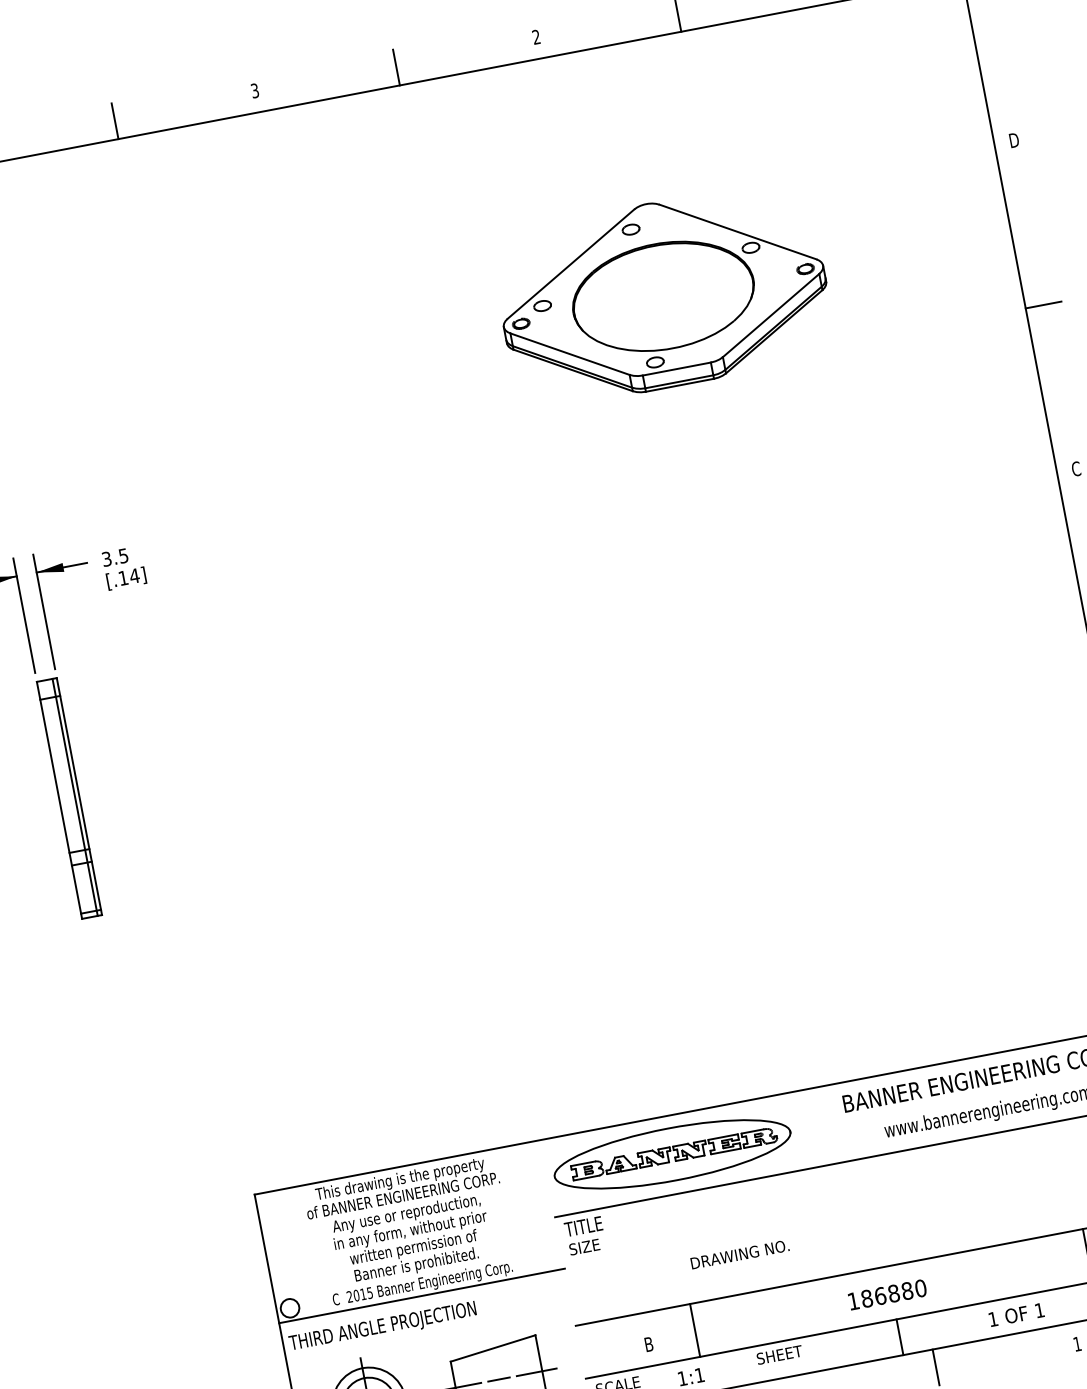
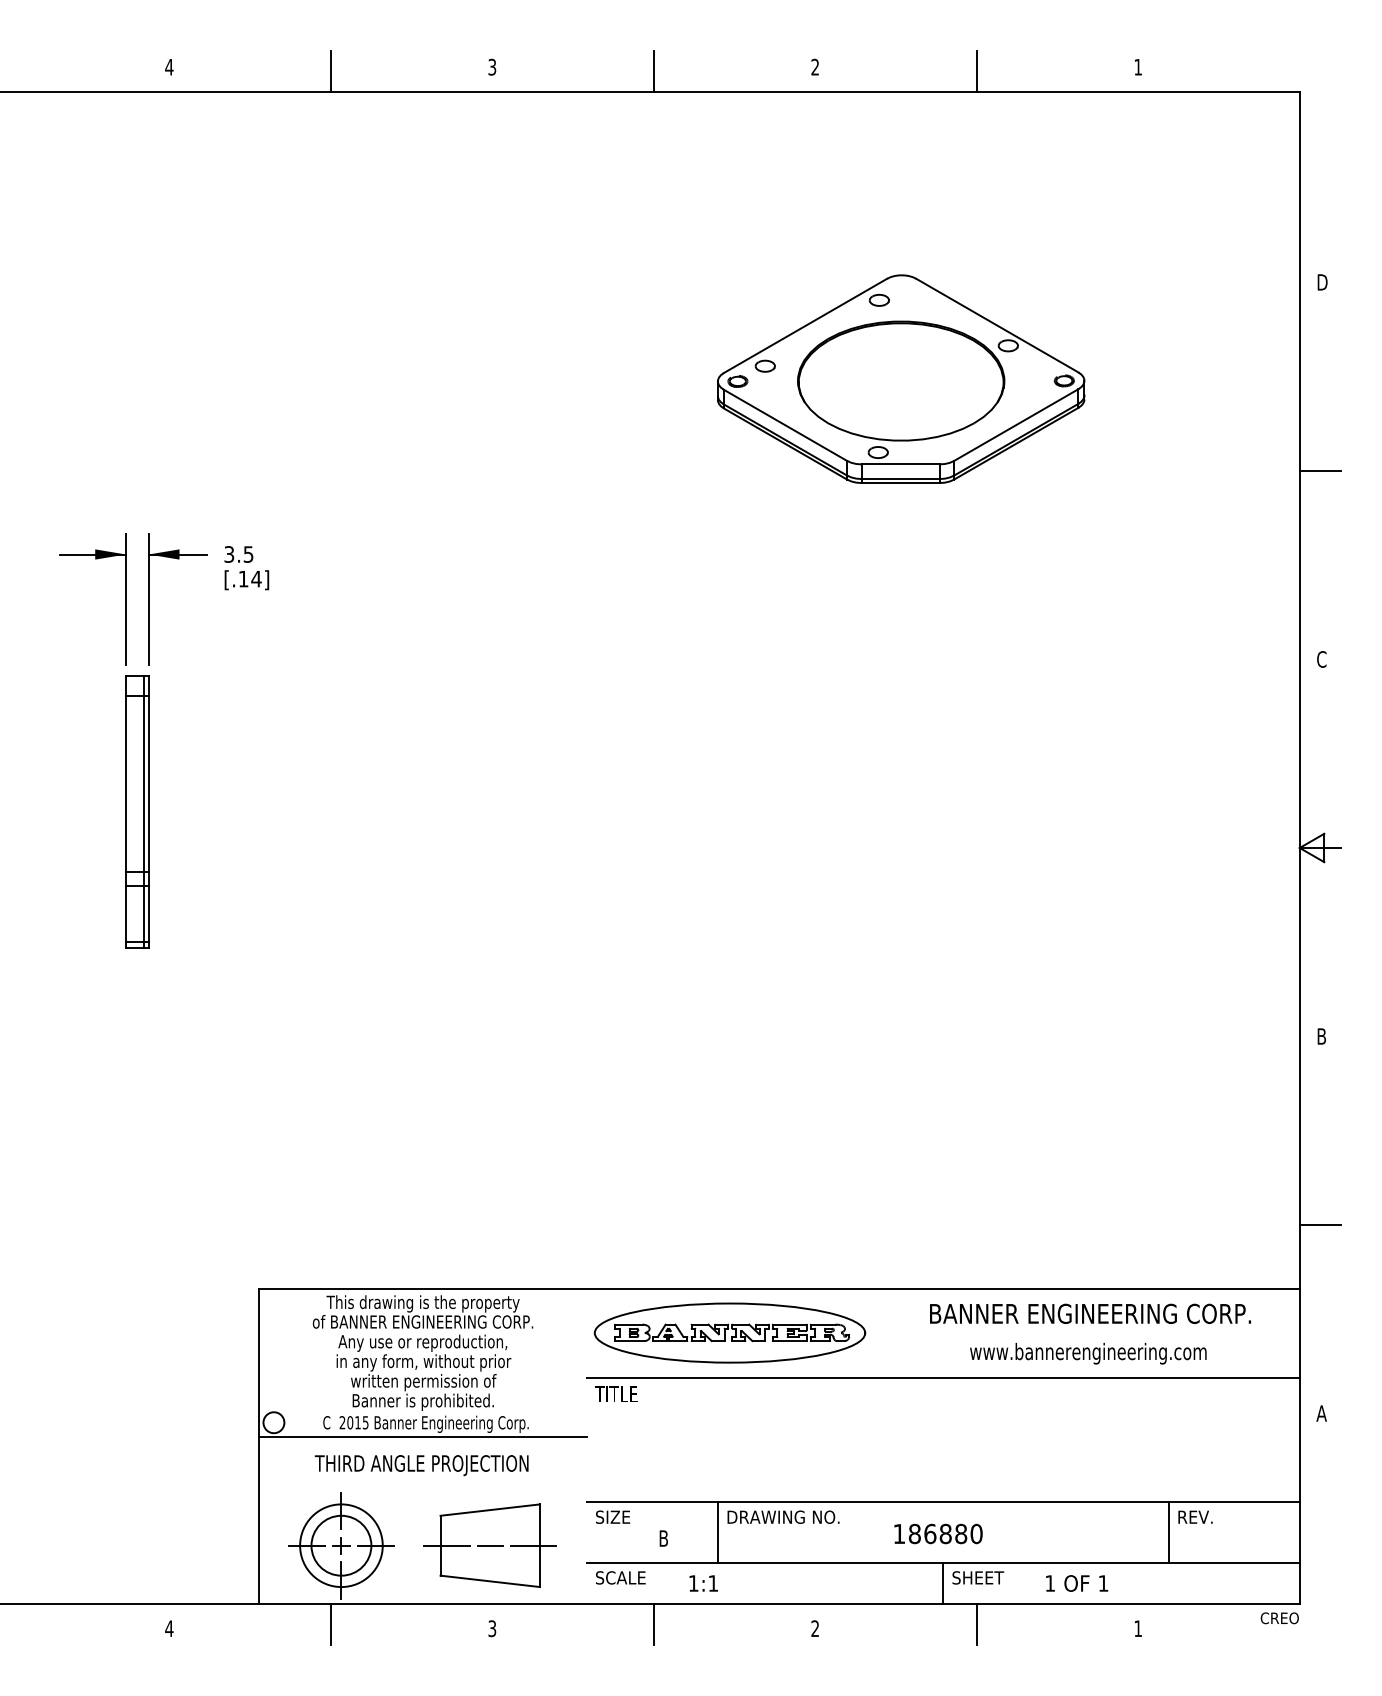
text: (584, 1246) -> (613, 1516), moved
text: (739, 1253) -> (783, 1516), moved
text: (382, 1327) -> (421, 1465), moved
text: (779, 1354) -> (978, 1577), moved

